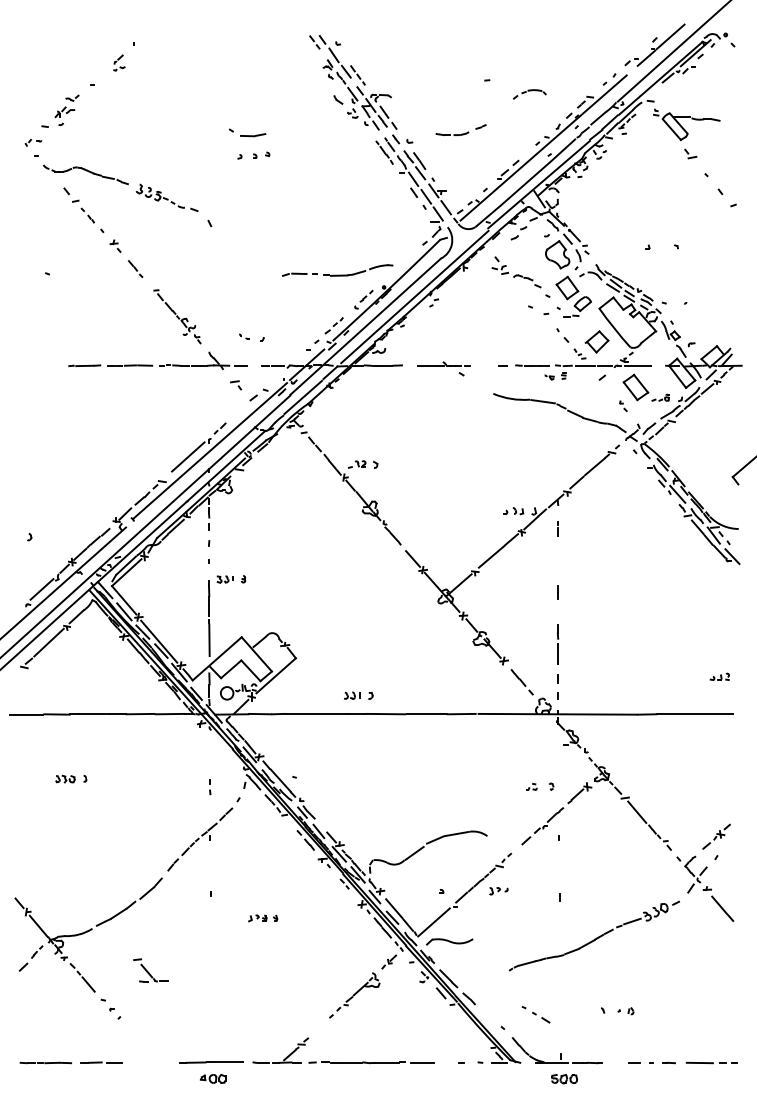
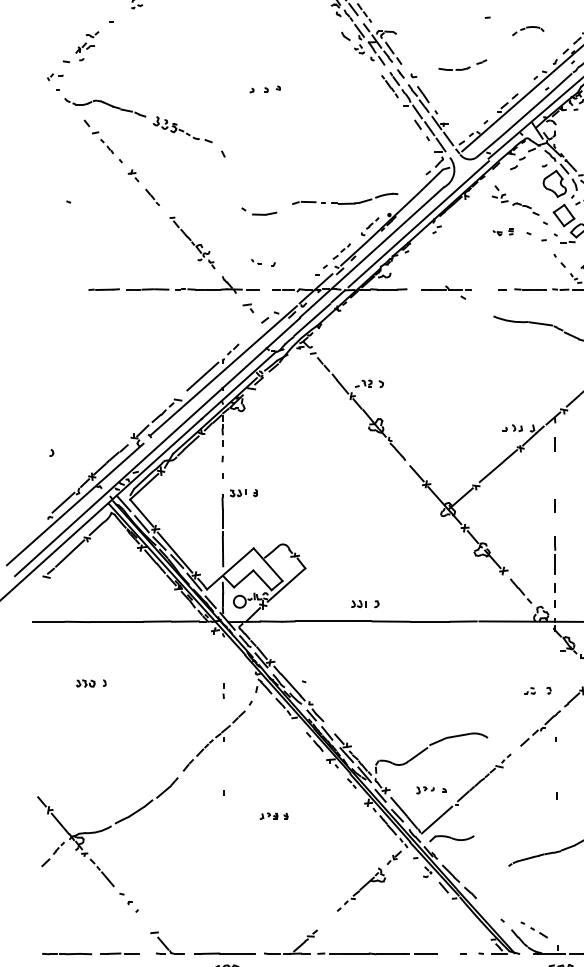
part: (247, 132) -> (259, 211), moved
part: (555, 376) -> (503, 232), moved
part: (498, 891) -> (425, 790), moved
part: (150, 970) -> (166, 943), moved
part: (535, 1014) -> (533, 929), moved

